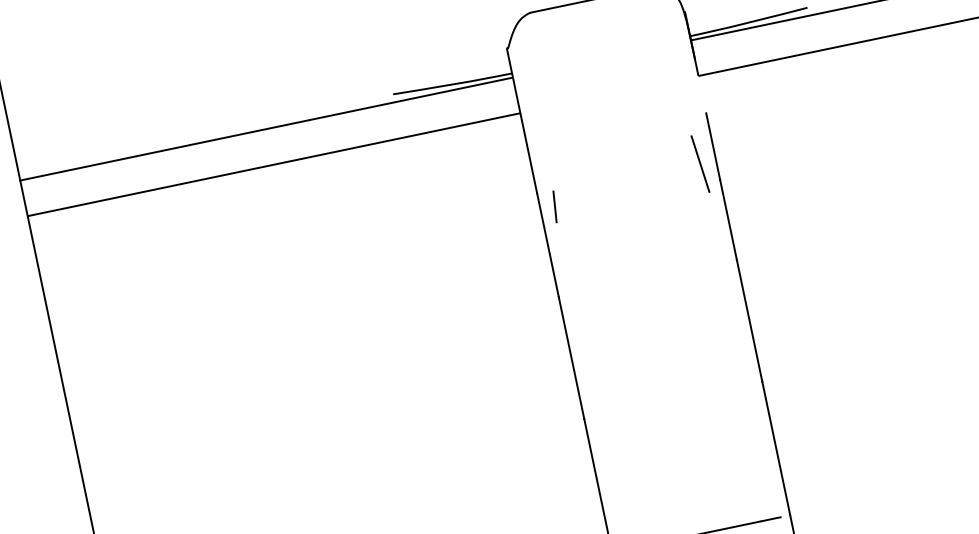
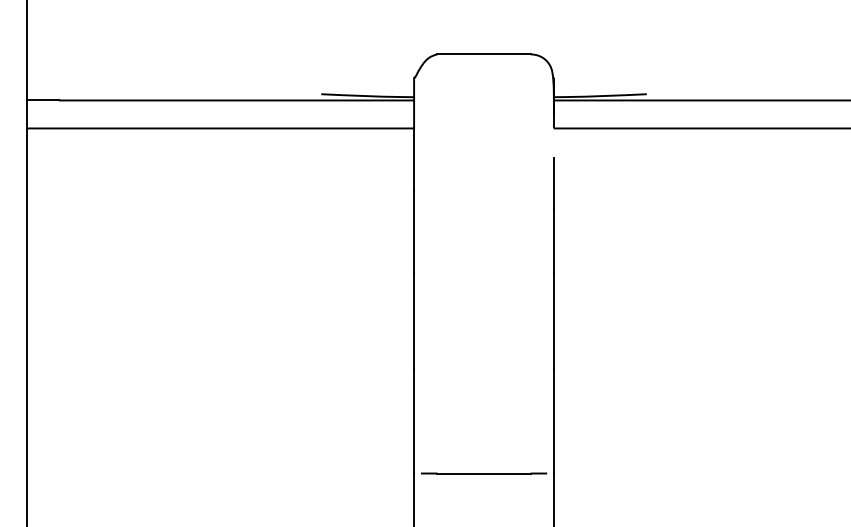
line: (700, 163) -> (541, 194), removed
line: (555, 207) -> (425, 204), removed

